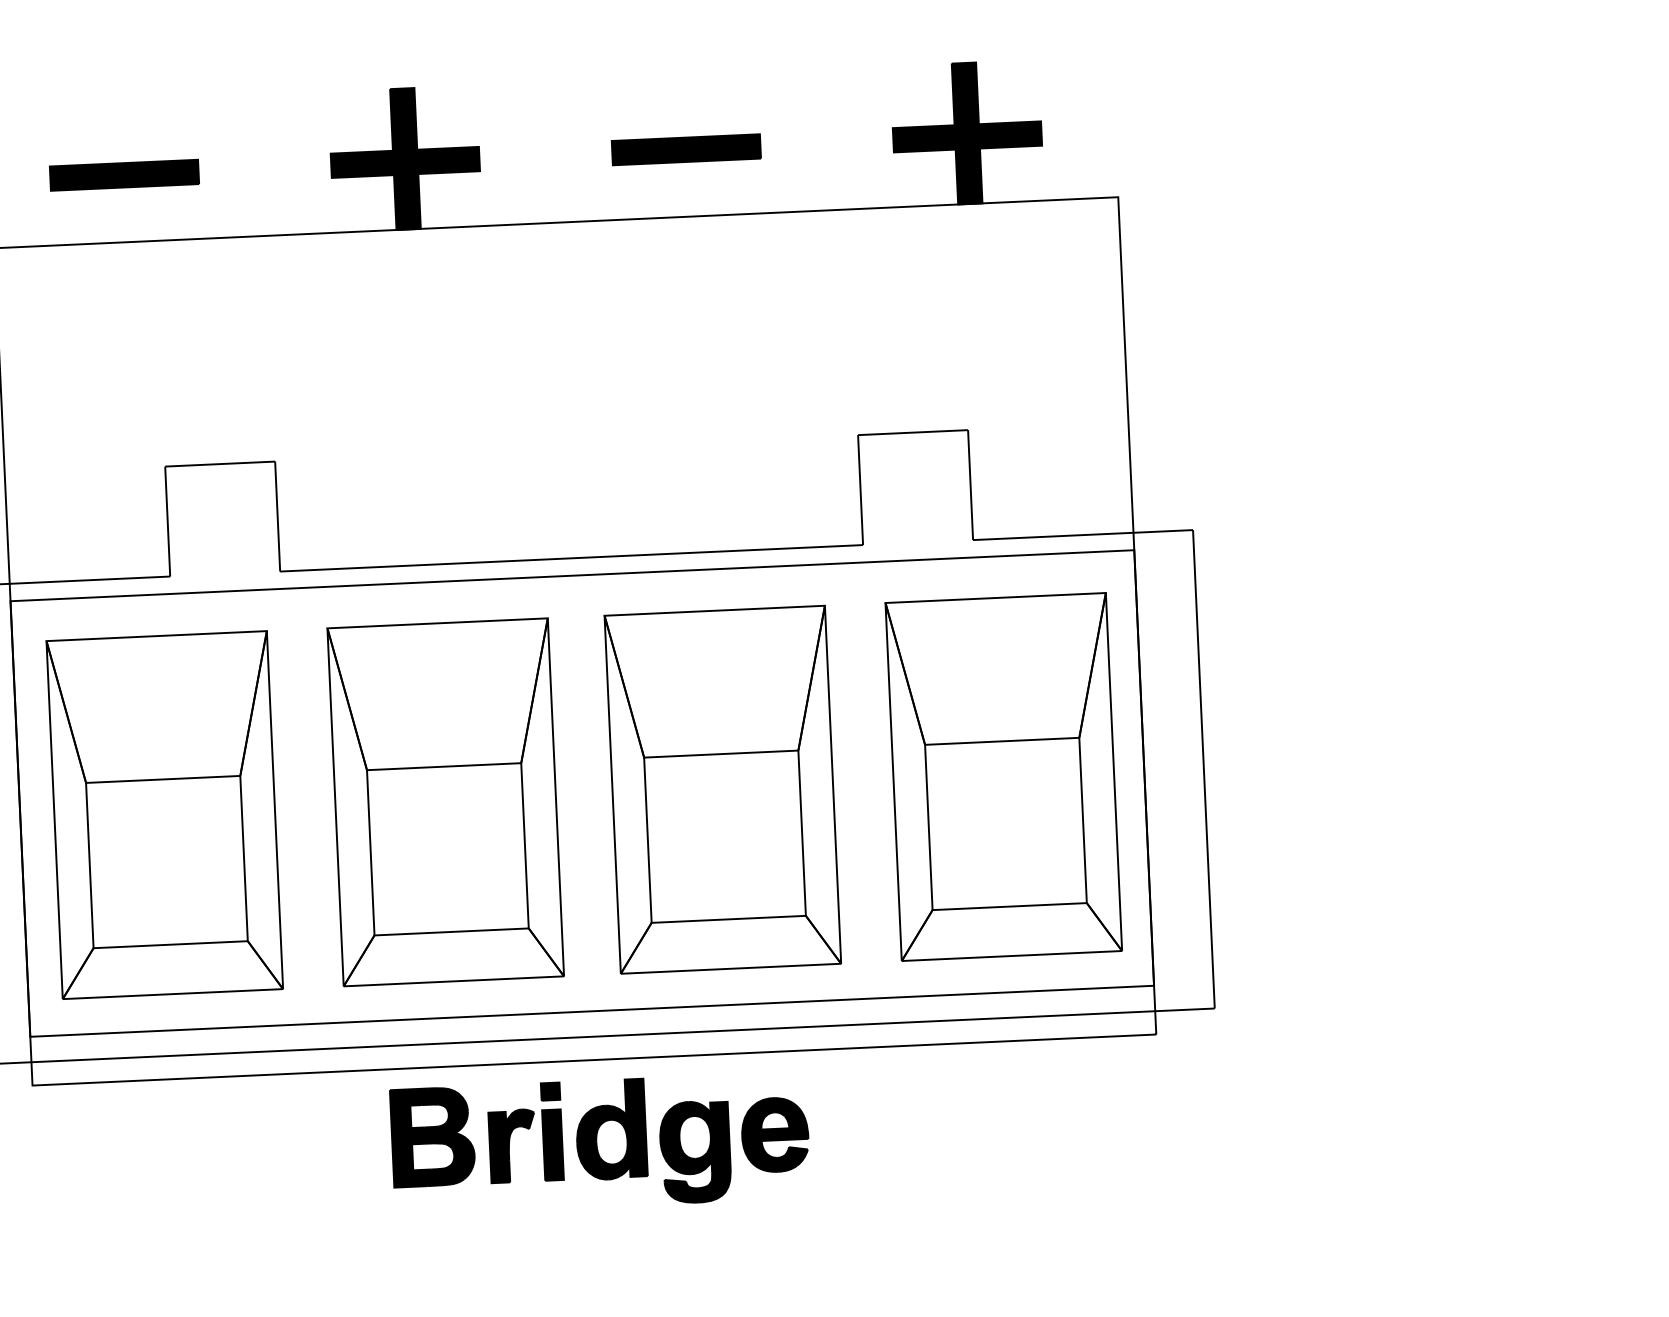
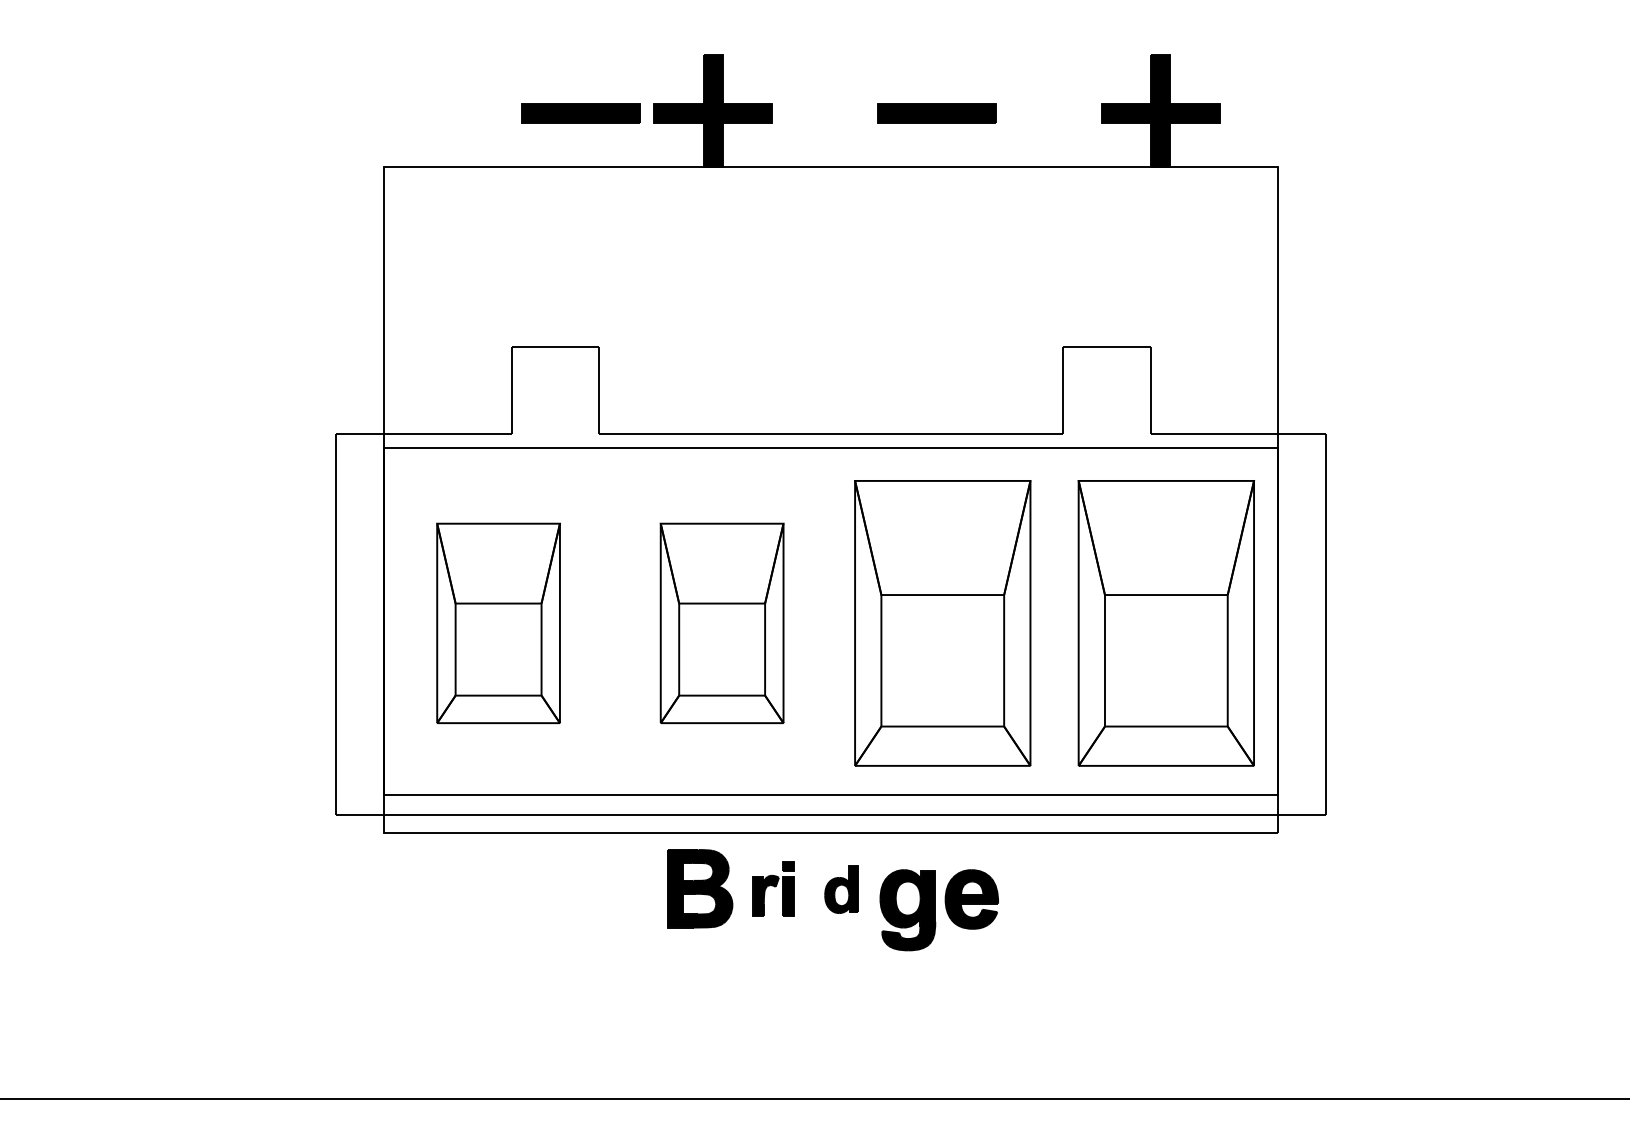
part: (124, 174) -> (580, 113), moved
part: (444, 802) -> (721, 623), size x0.7
part: (164, 815) -> (498, 623), size x0.7
part: (610, 1129) -> (841, 889), size x0.6
part: (525, 1132) -> (773, 888), size x0.7

